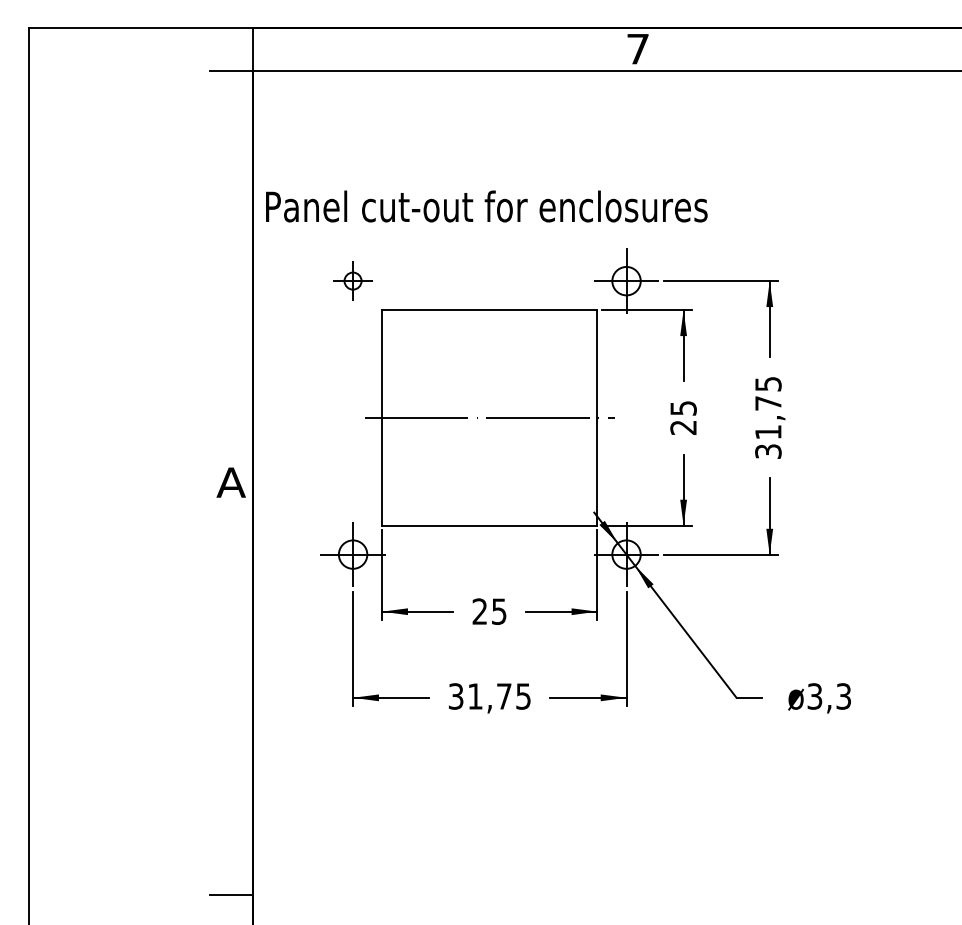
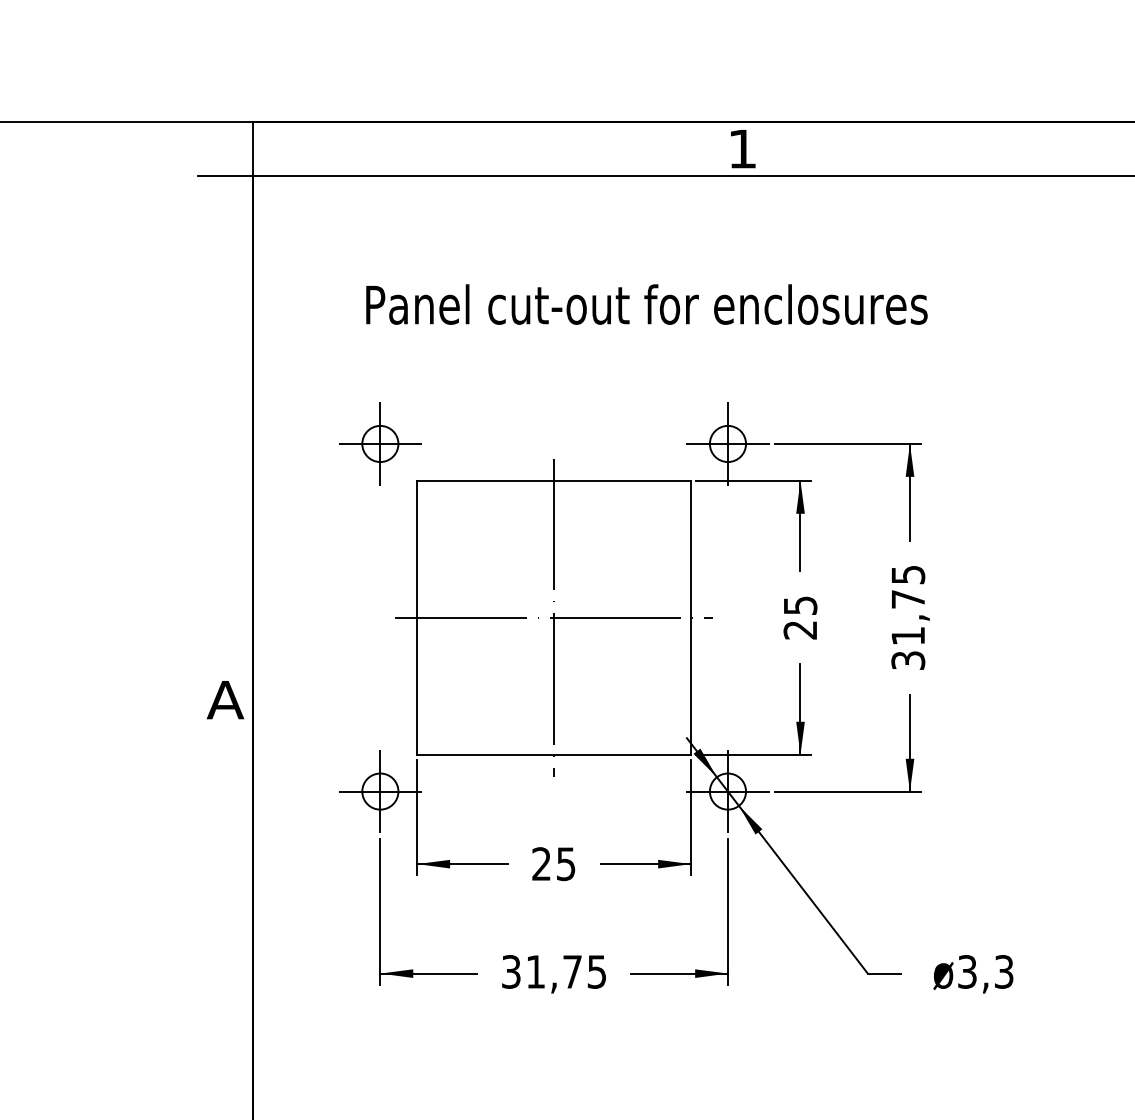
text: (637, 49) -> (741, 149), 7 -> 1
text: (486, 206) -> (646, 304), moved
part: (352, 280) -> (379, 443), size x1.67
line: (489, 417) -> (553, 617), added

